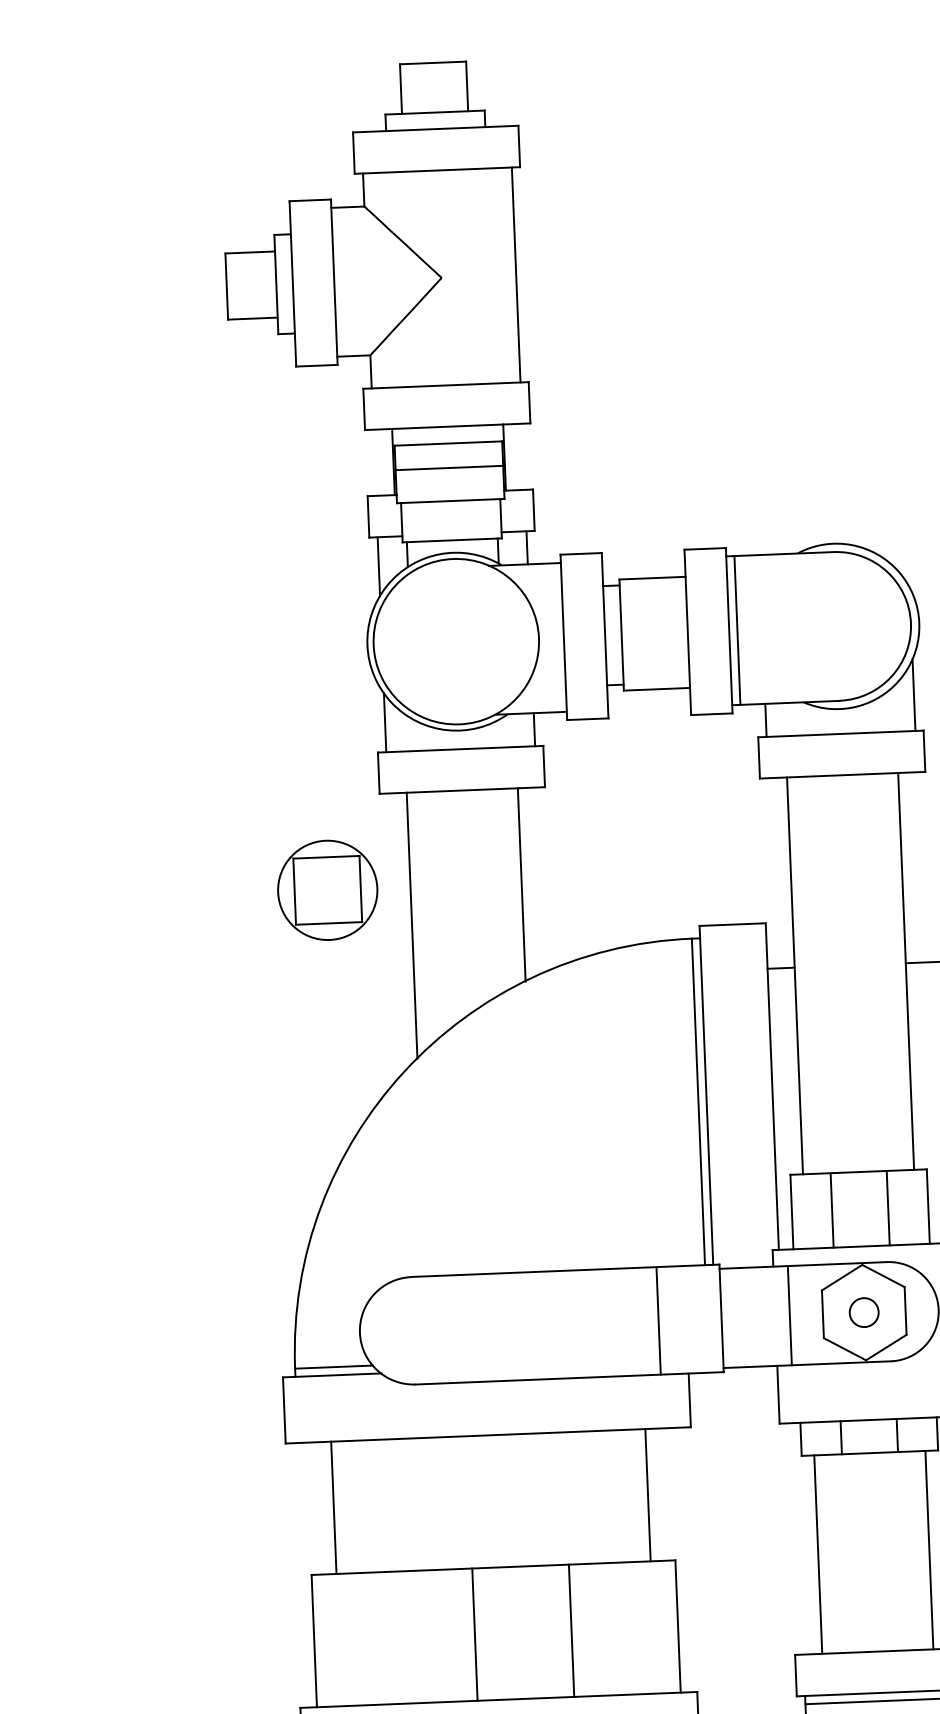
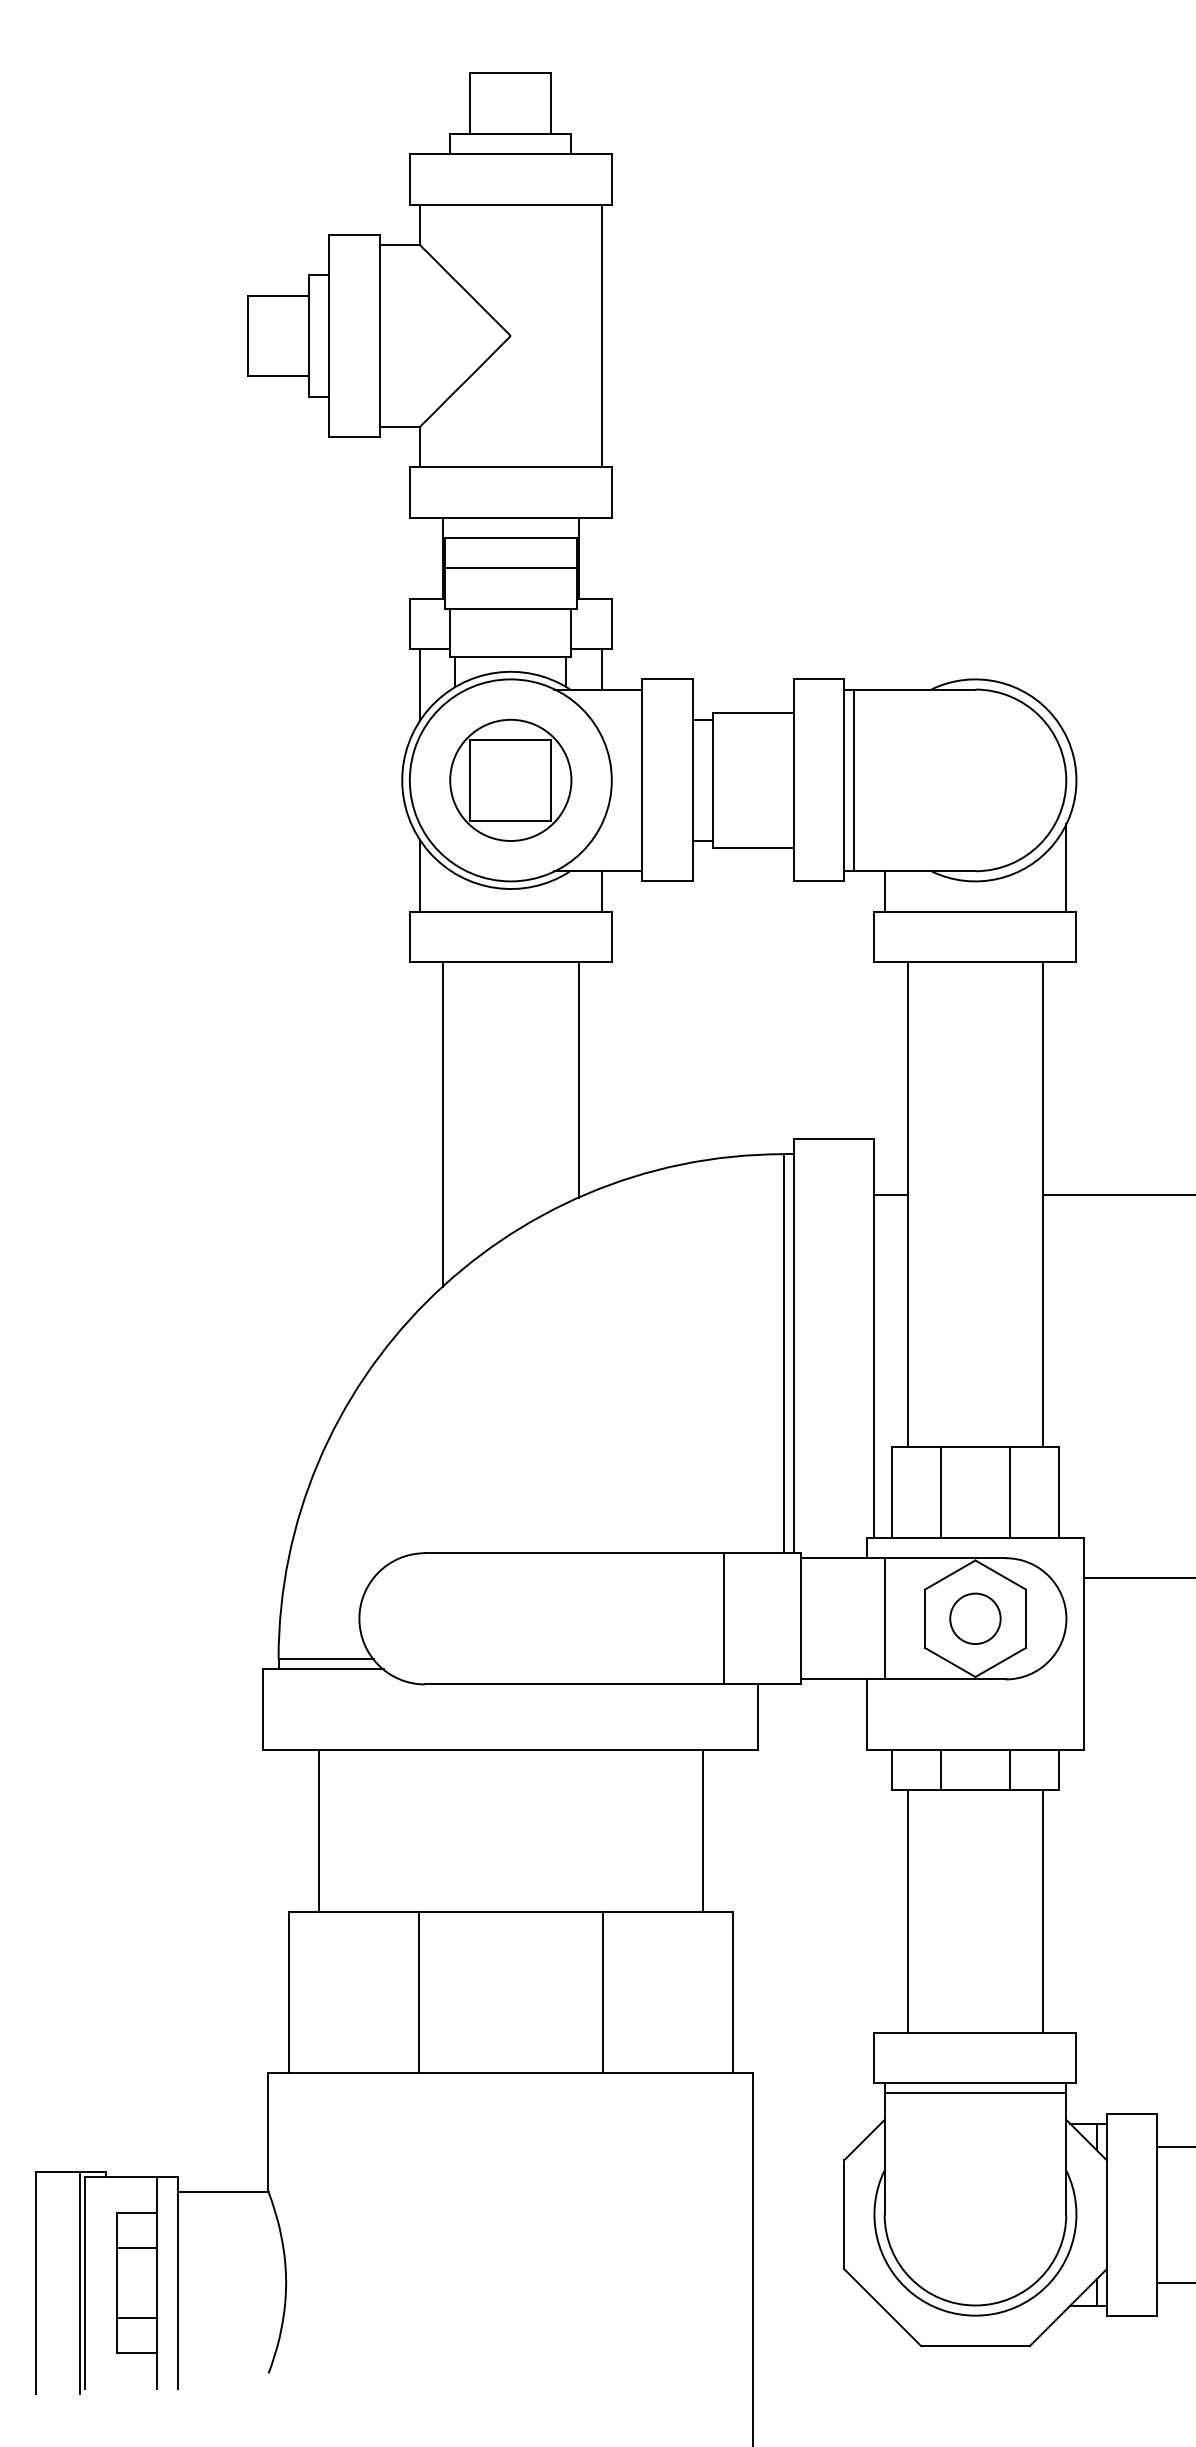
part: (327, 889) -> (510, 779), moved
circle: (864, 1312) -> (975, 1618), size x1.43
line: (474, 1634) -> (418, 1992), moved

